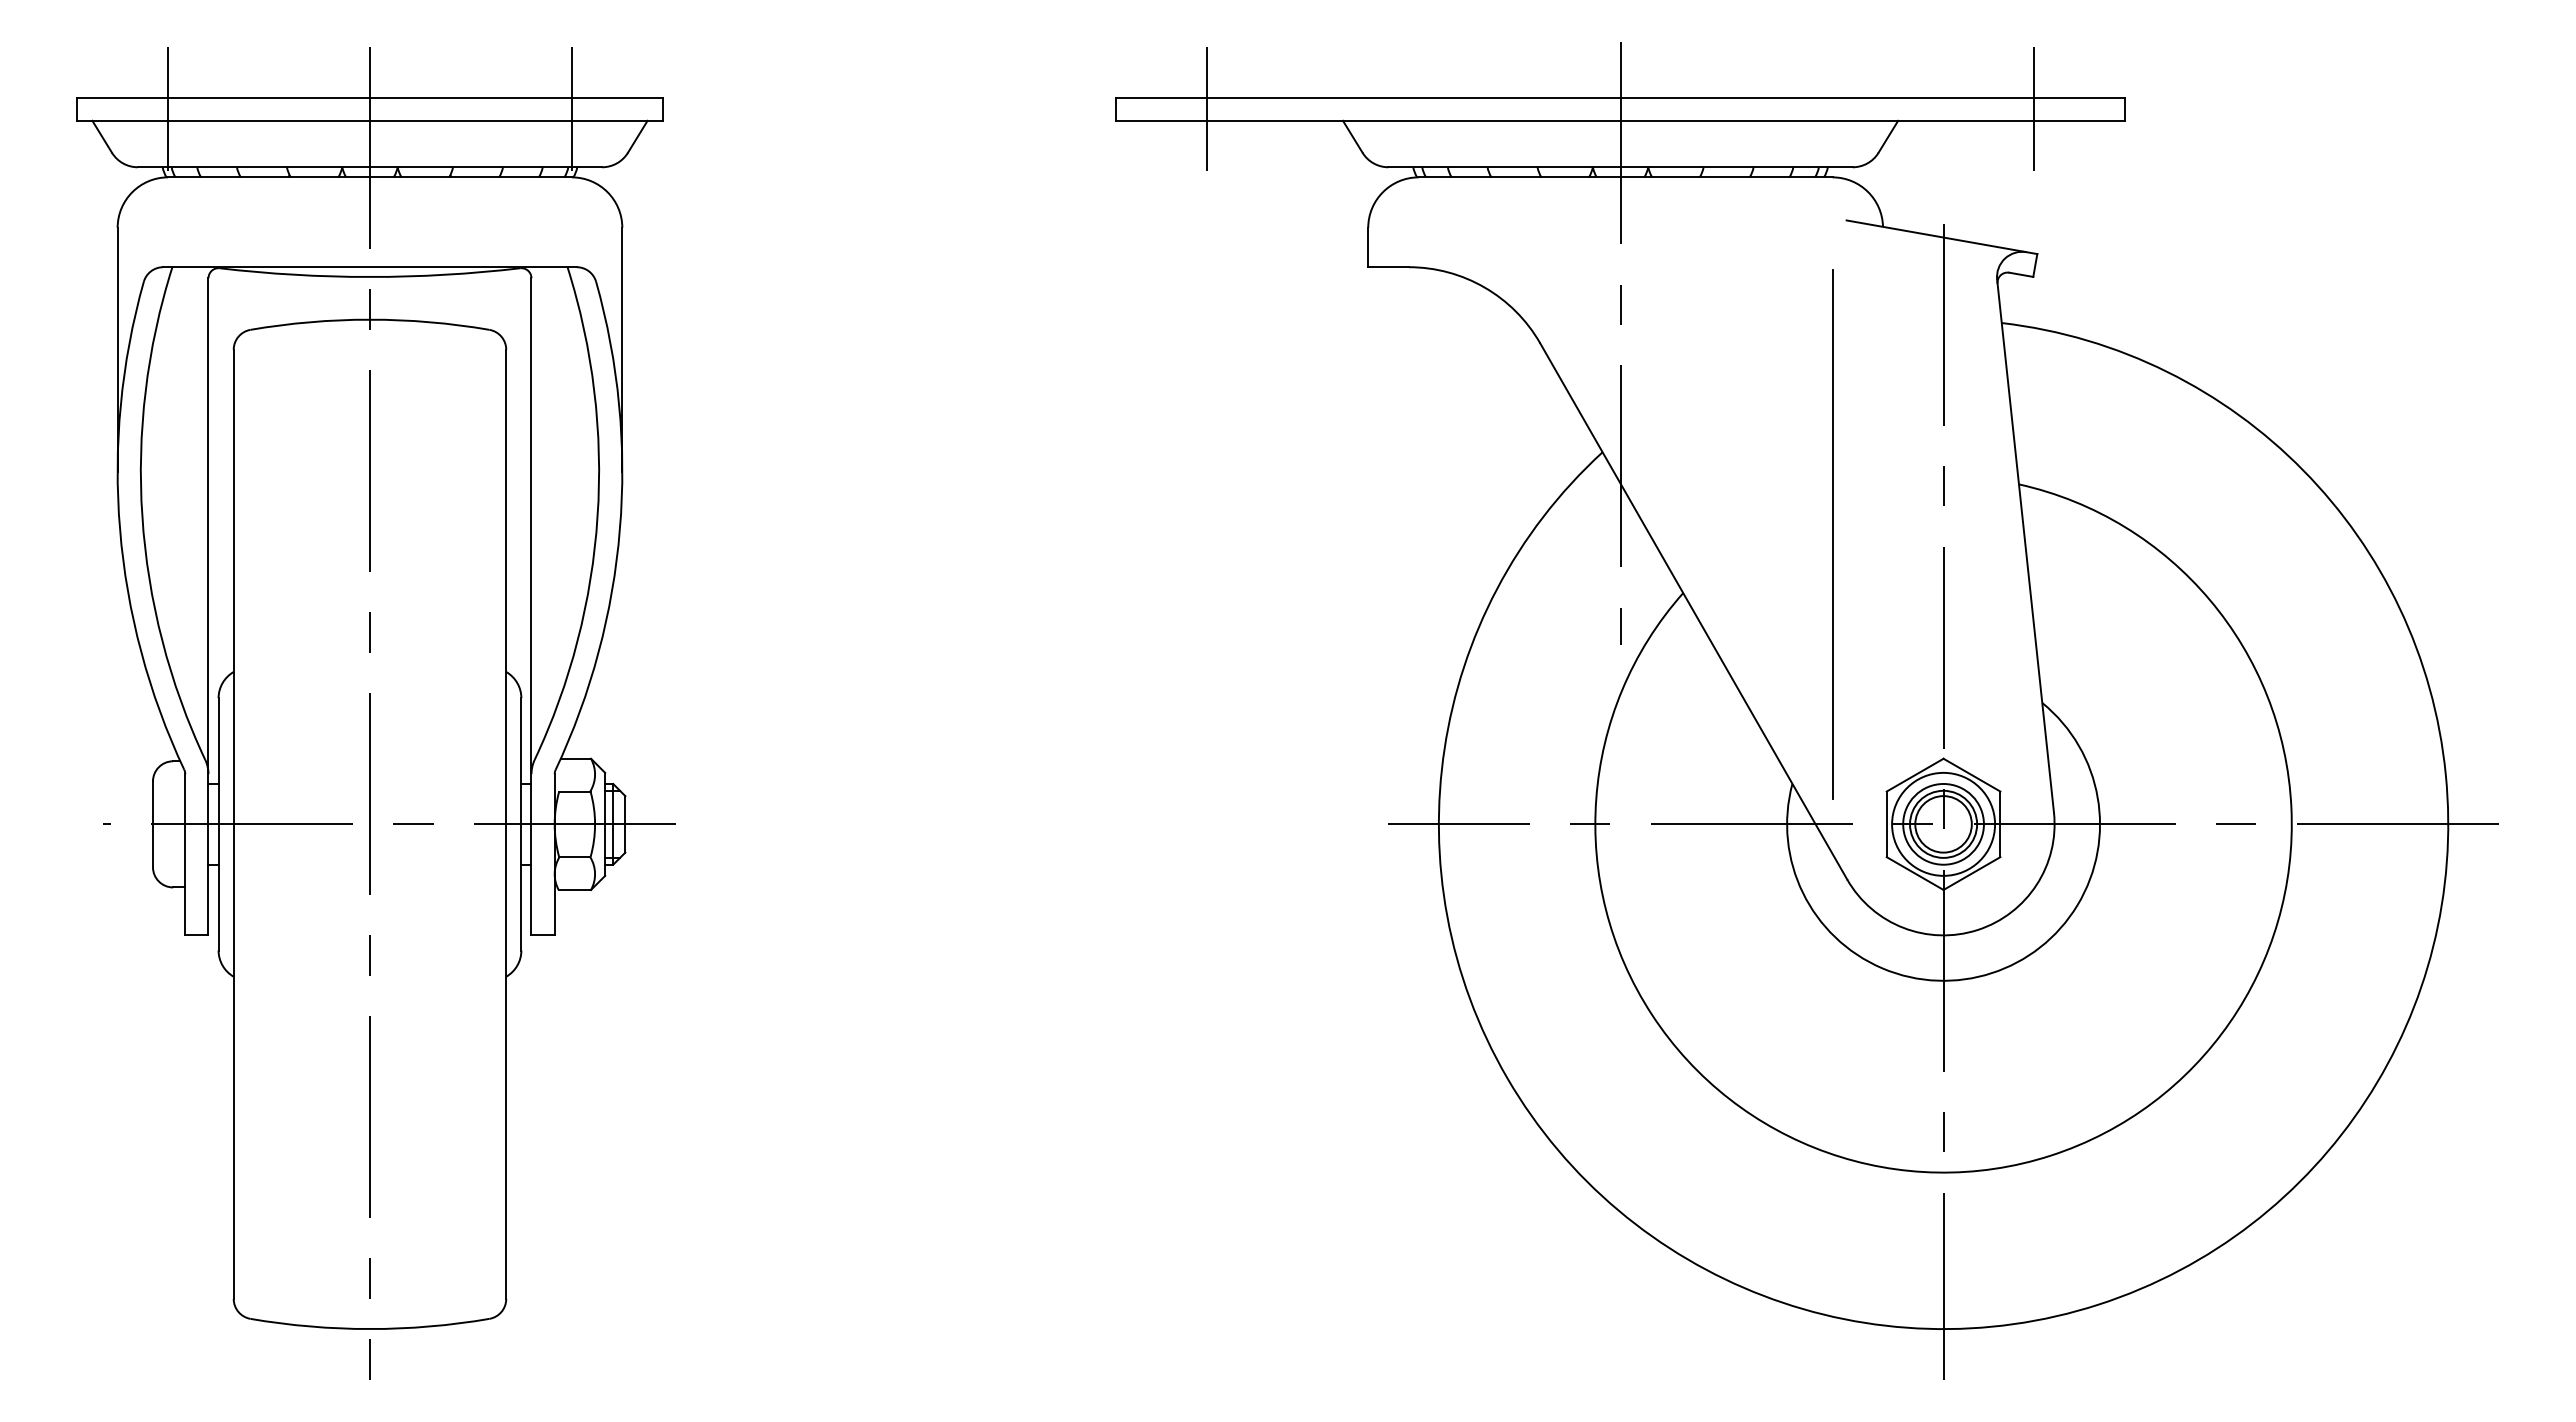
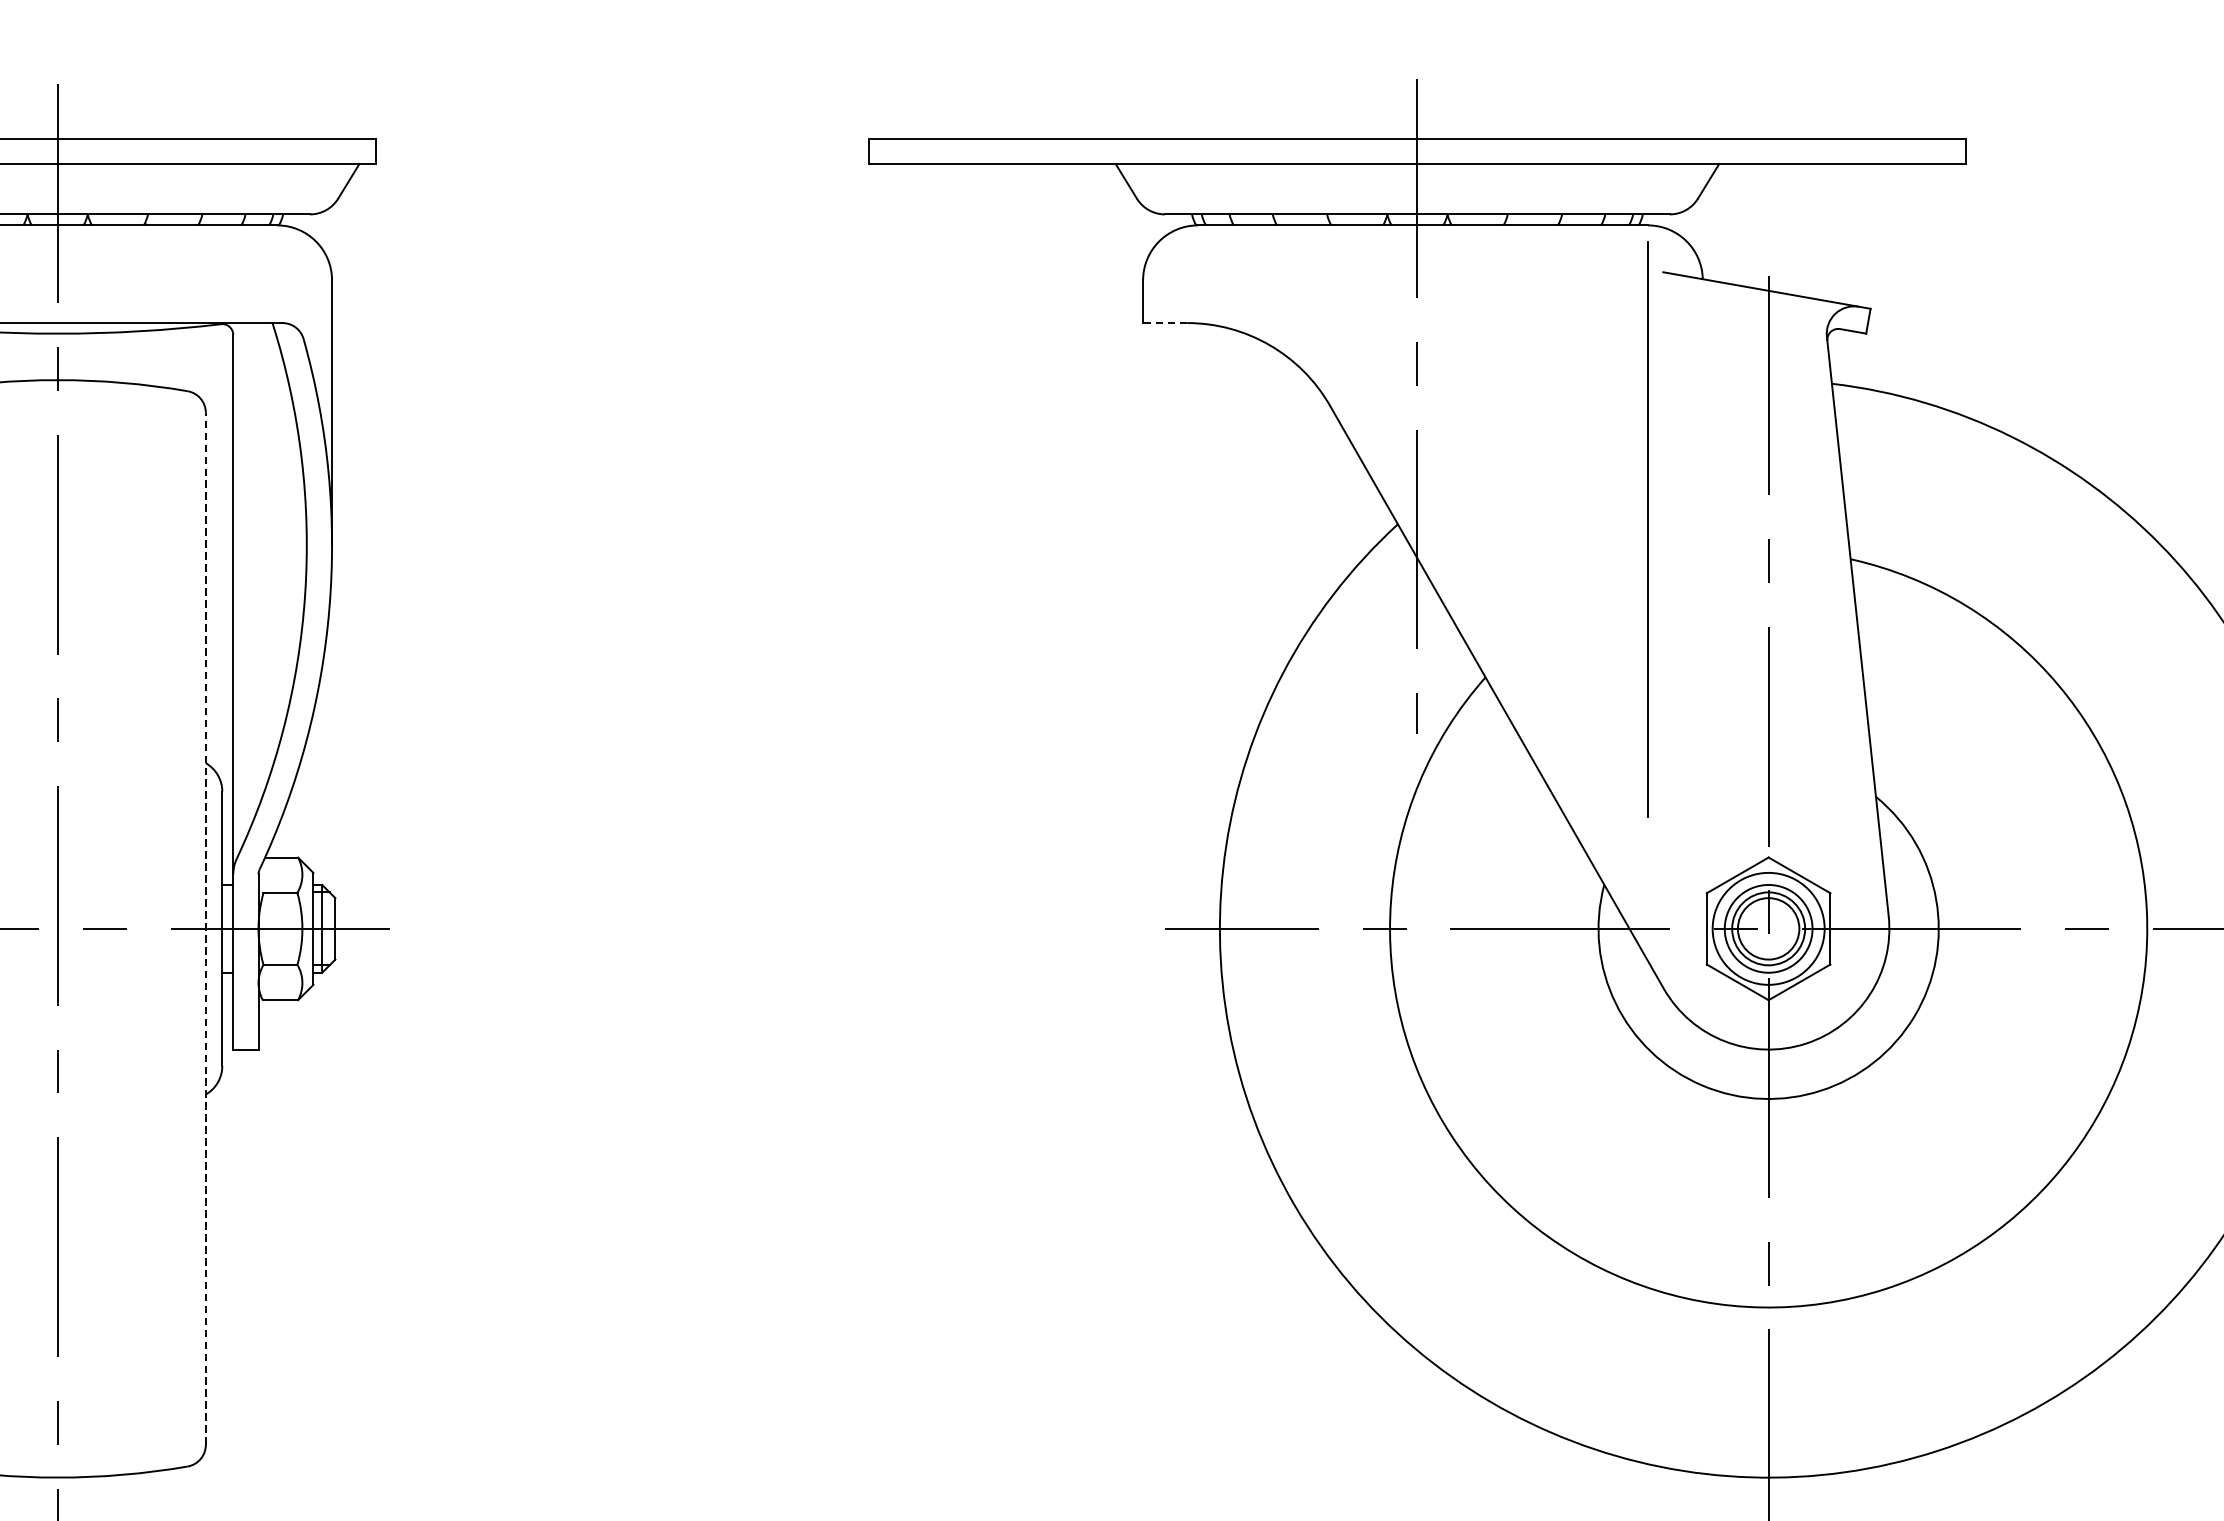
line: (571, 109) -> (276, 151), removed
line: (1206, 109) -> (967, 151), removed
line: (2034, 109) -> (1867, 151), removed
line: (1388, 267) -> (1165, 323), solid -> dashed
line: (1832, 534) -> (1647, 528), moved
line: (506, 824) -> (206, 929), solid -> dashed

